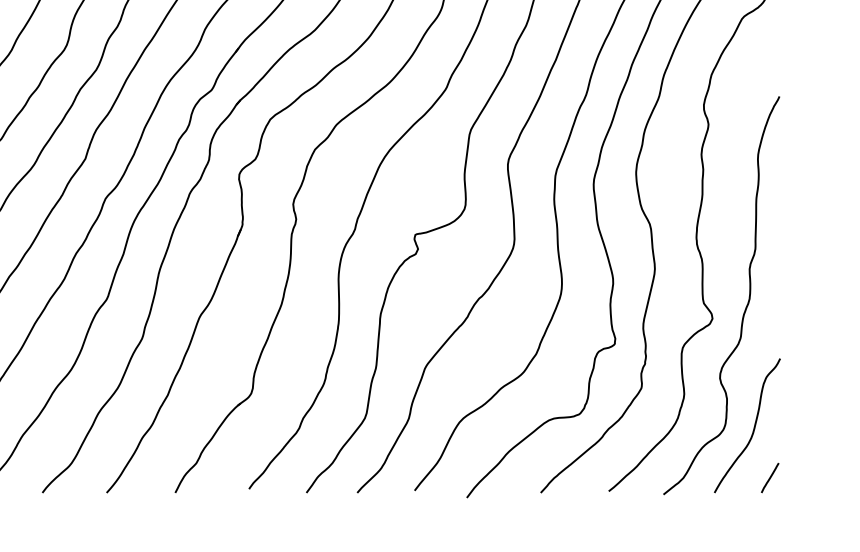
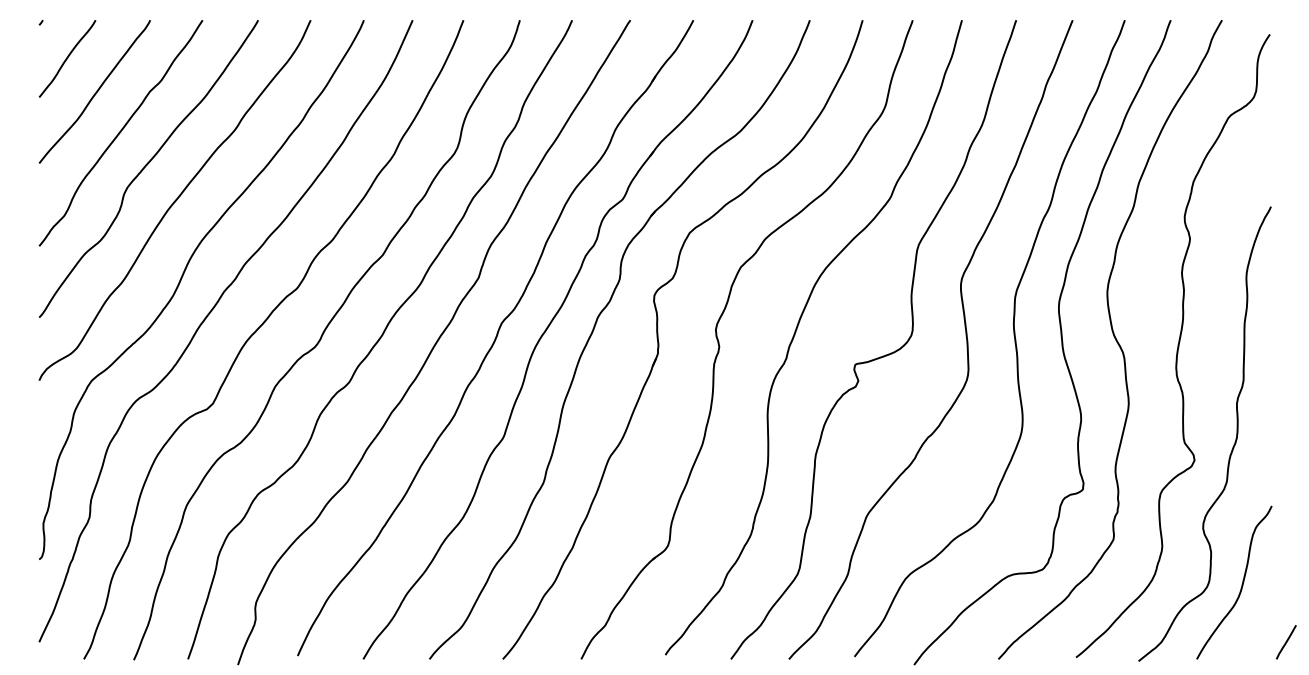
line: (770, 478) -> (1286, 642), moved

